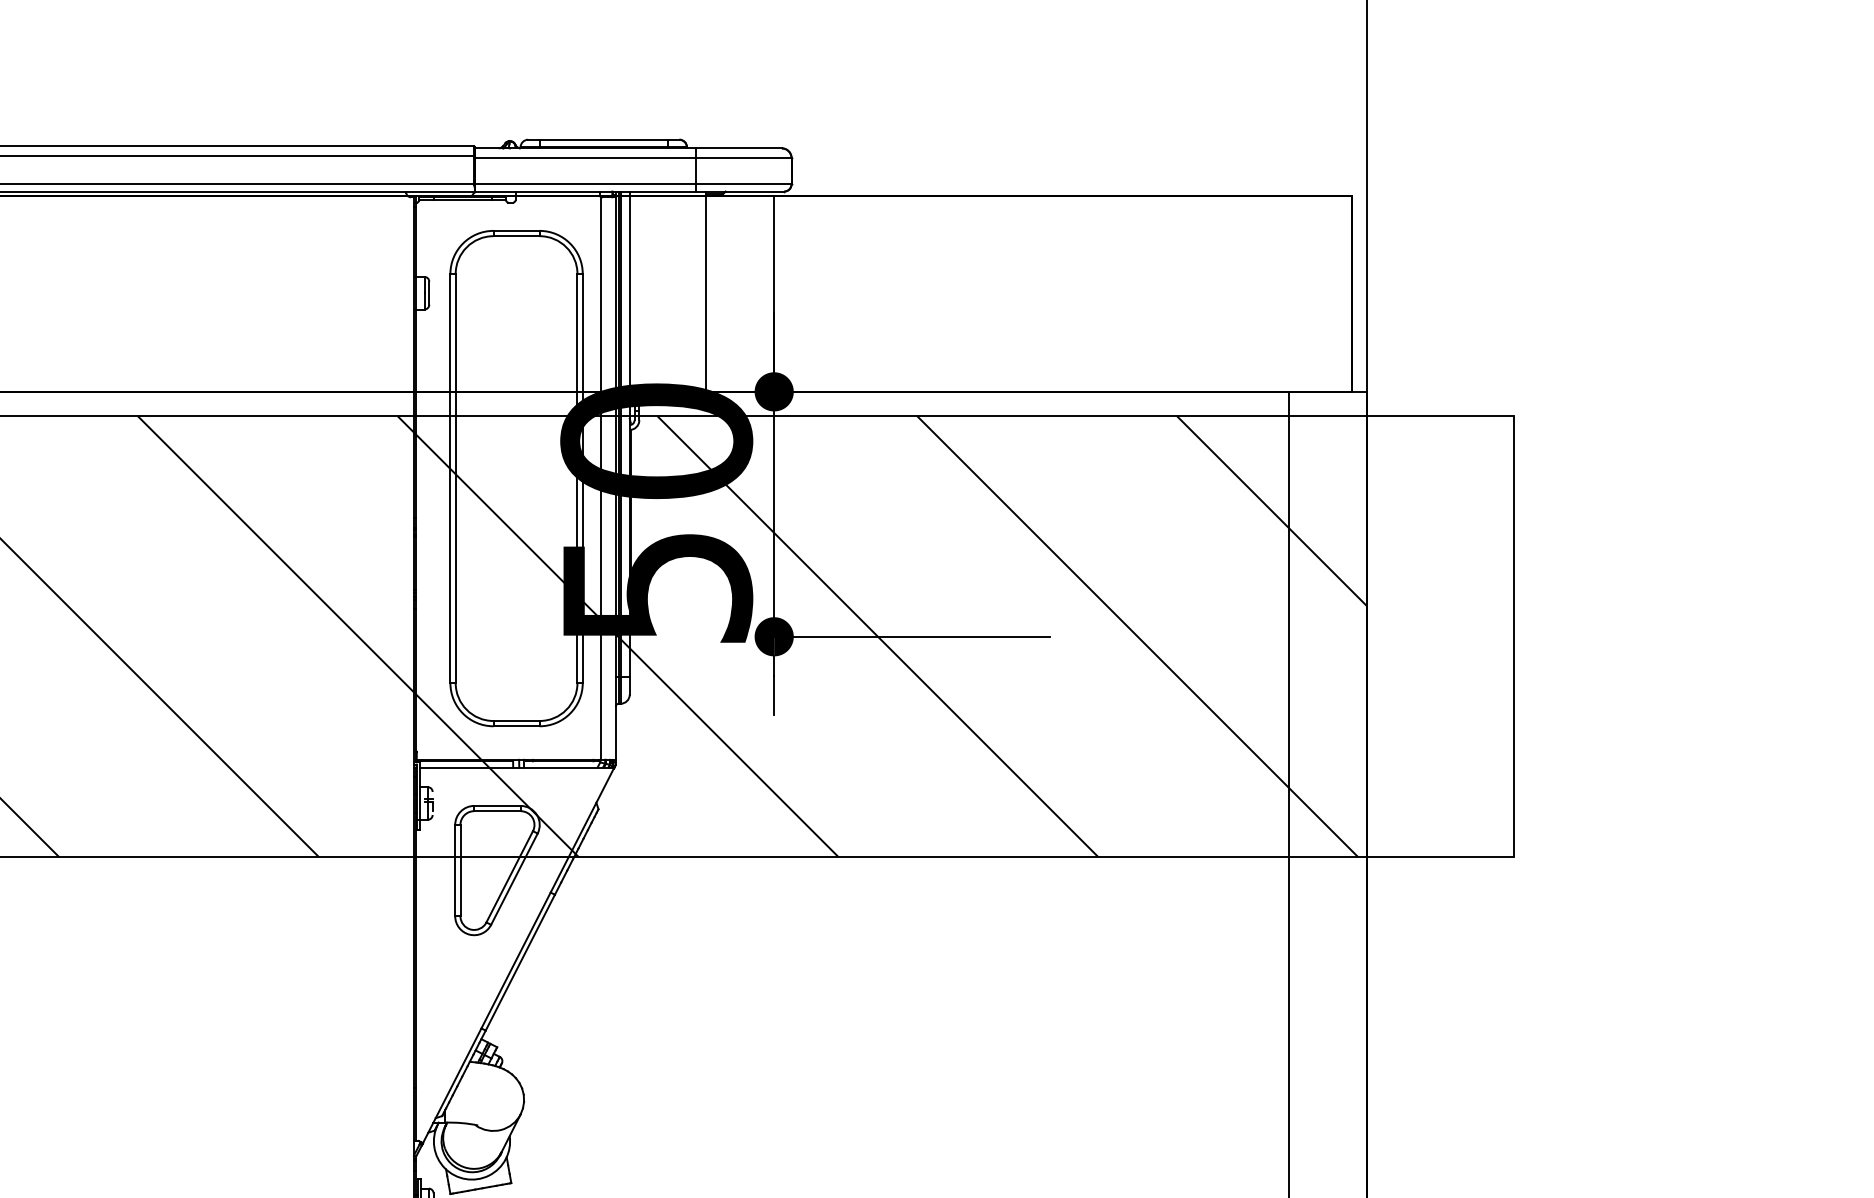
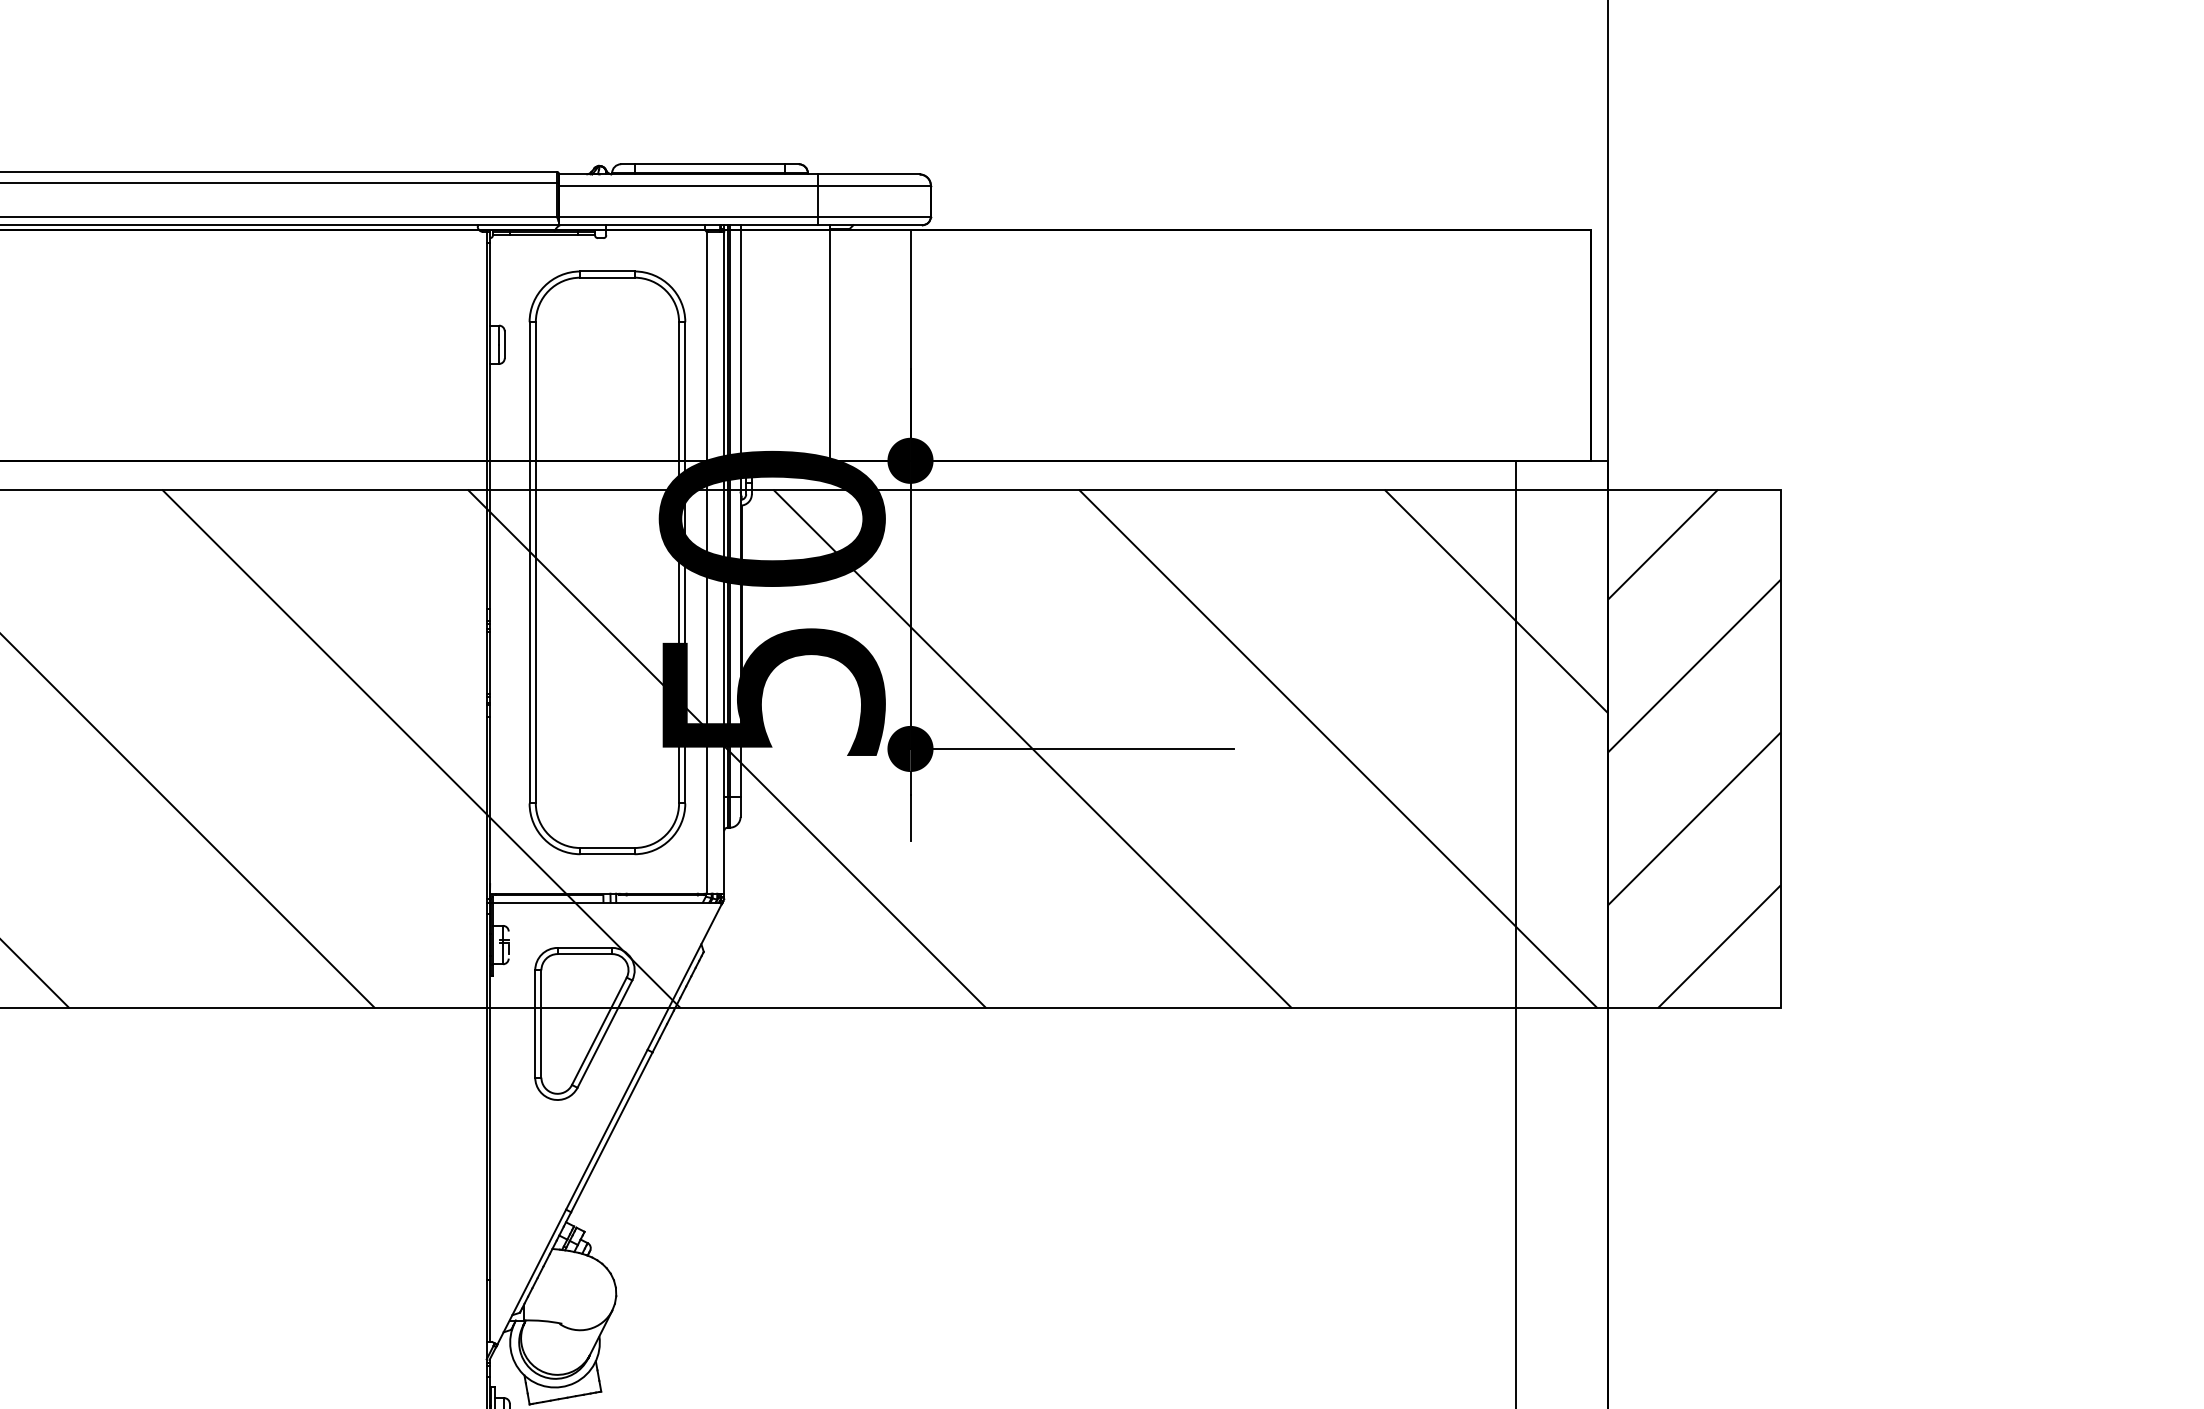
hatch: (1439, 636) -> (1693, 748), added

